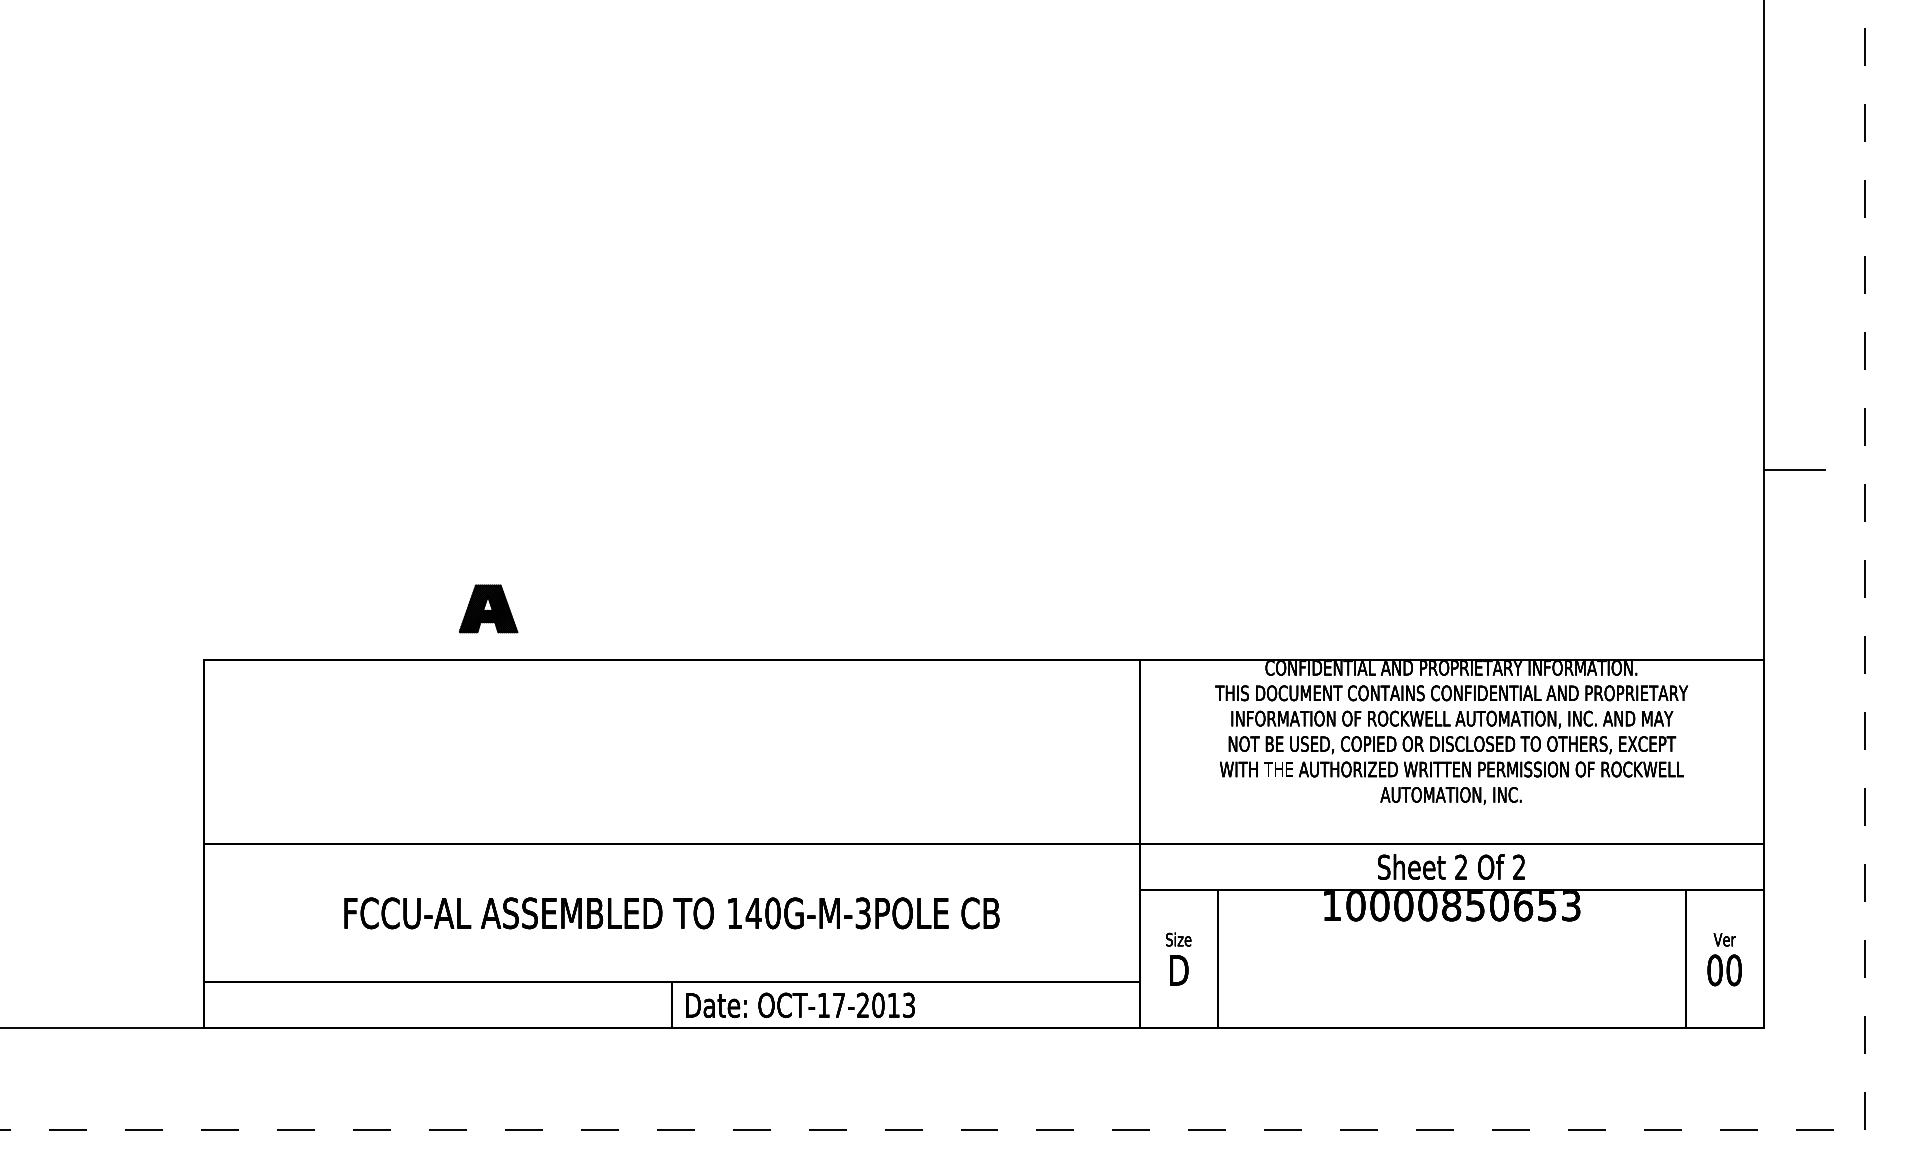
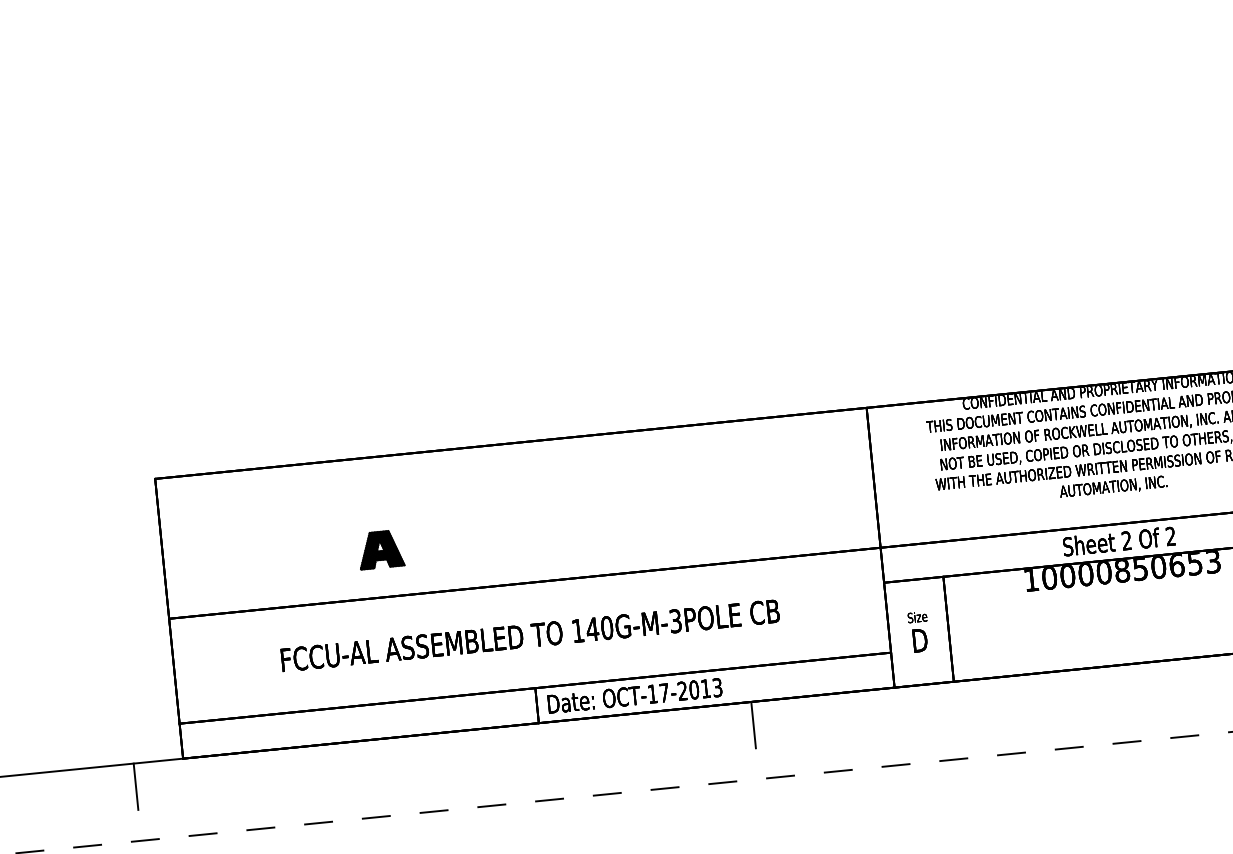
part: (488, 608) -> (380, 549), moved
line: (138, 1058) -> (135, 786), added
line: (951, 1058) -> (753, 724), added

